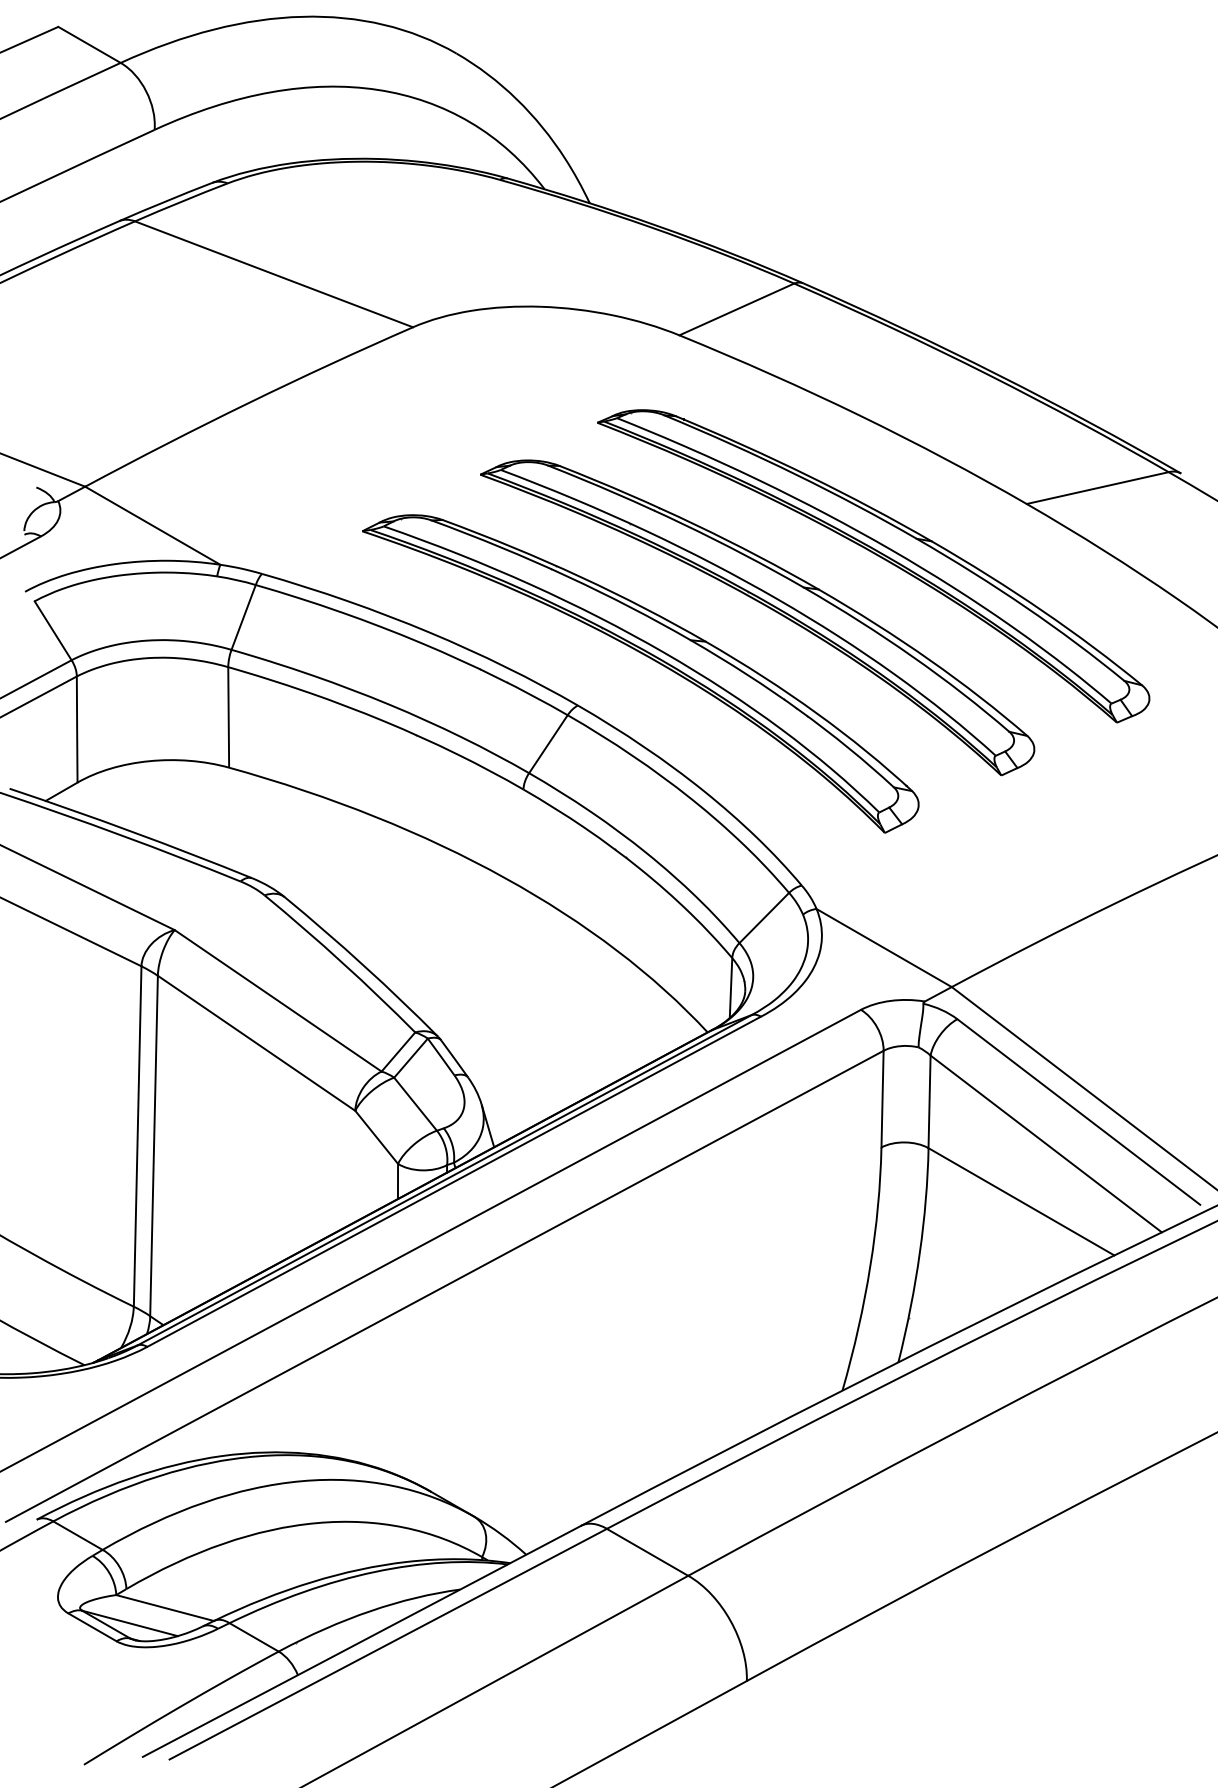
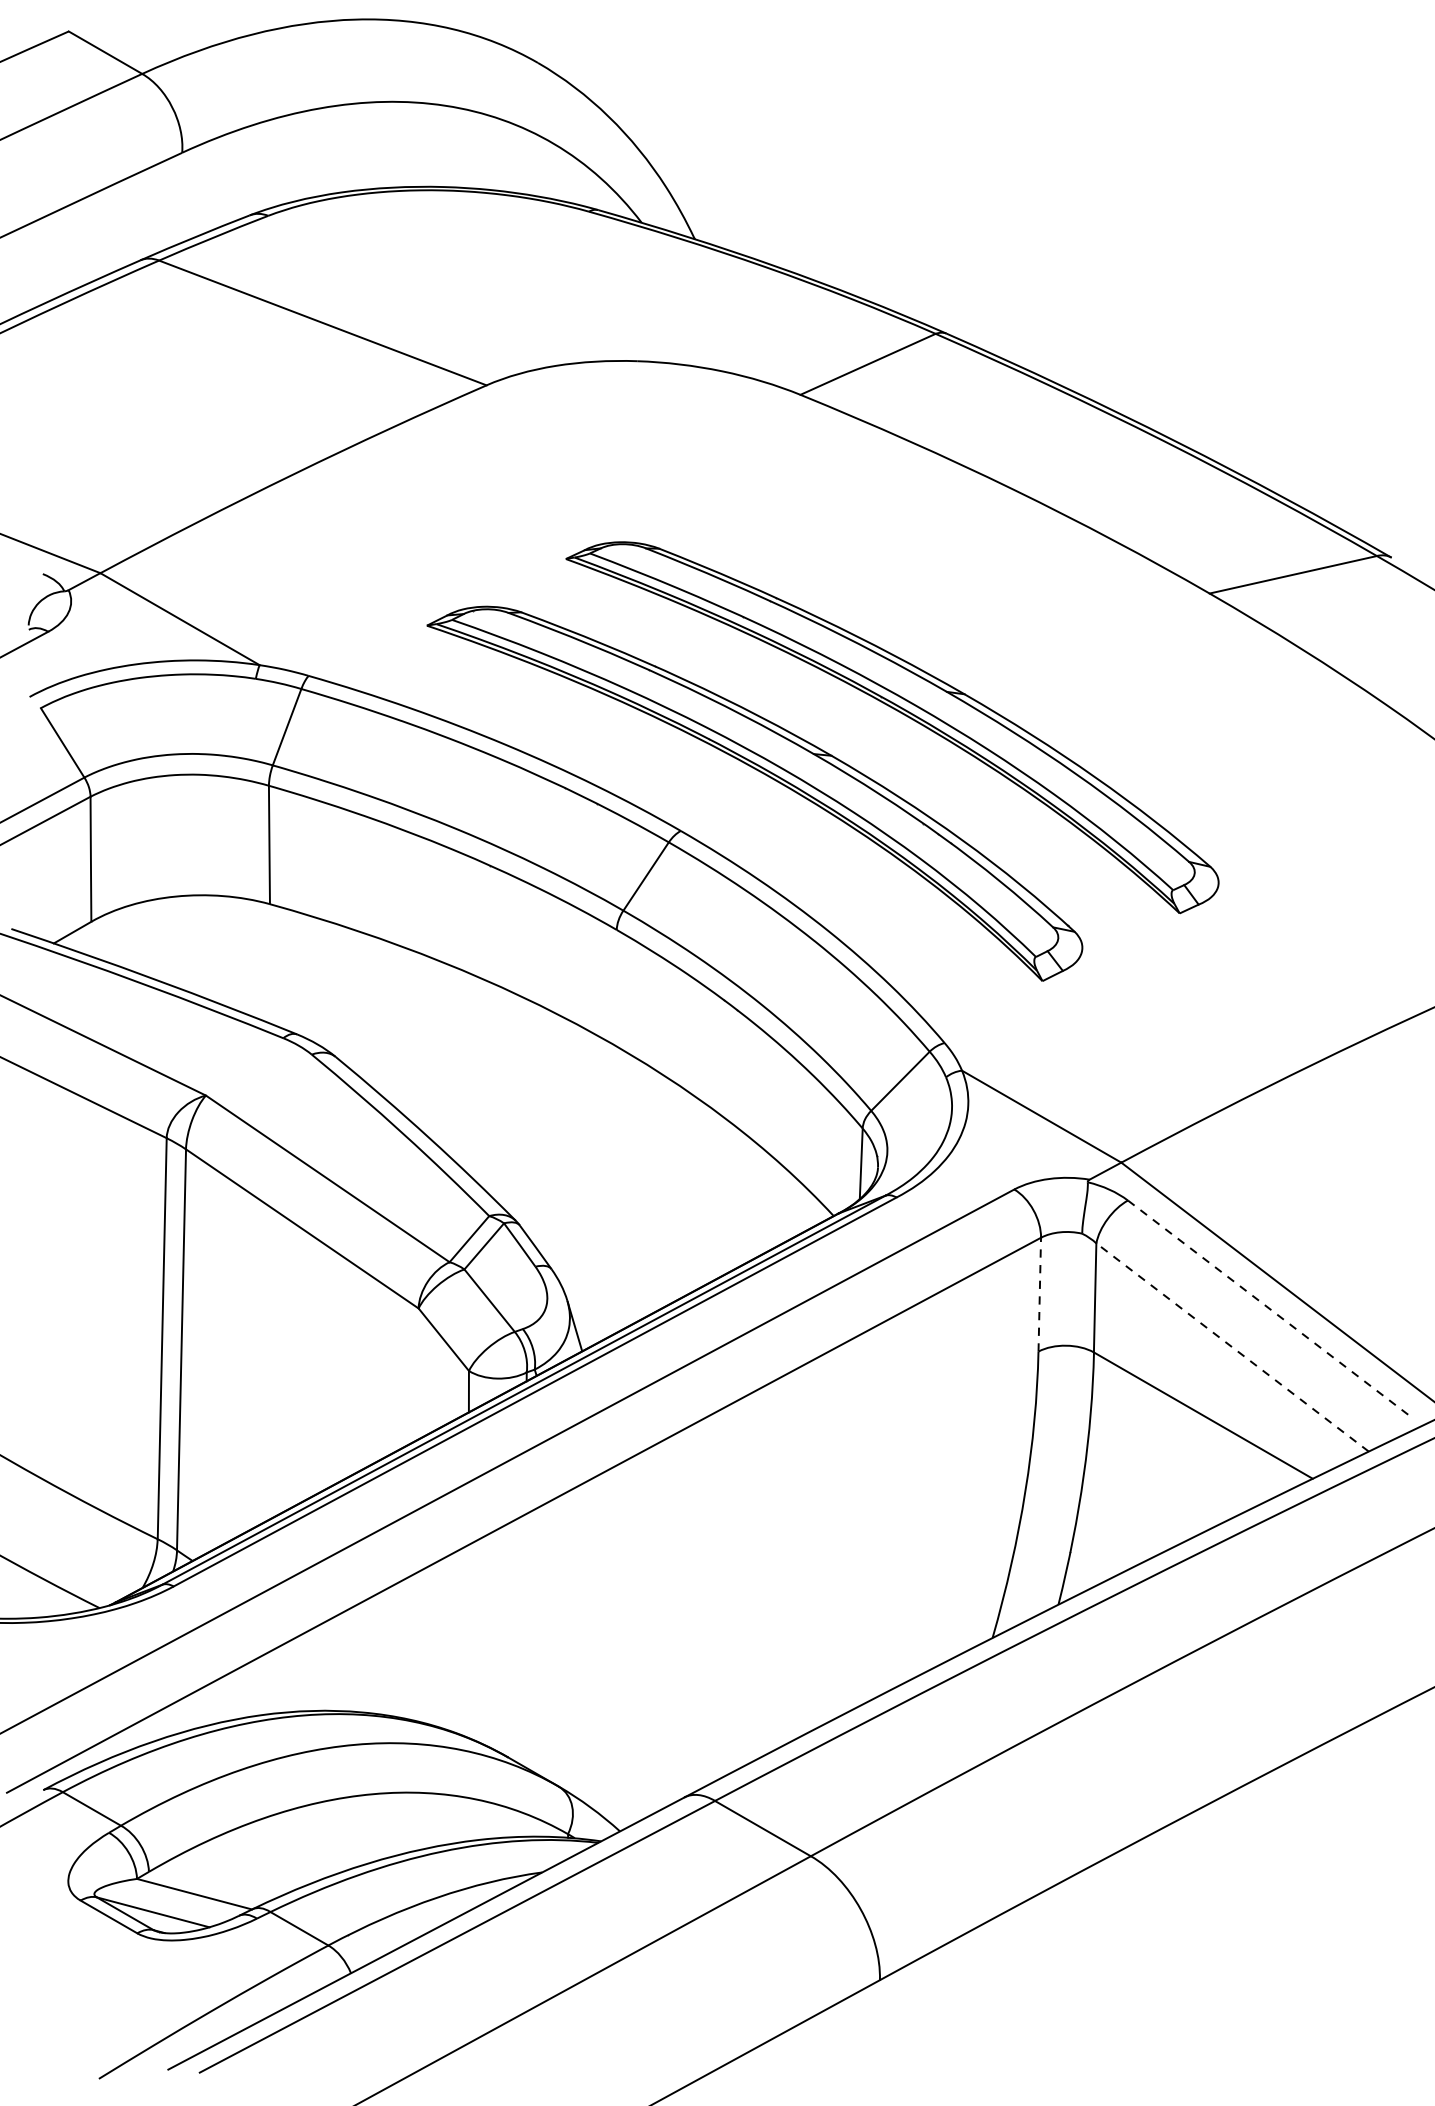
part: (877, 556) -> (1033, 655), removed
line: (882, 1098) -> (1039, 1293), solid -> dashed
line: (1078, 1112) -> (1270, 1310), solid -> dashed
line: (1046, 1143) -> (1232, 1346), solid -> dashed

